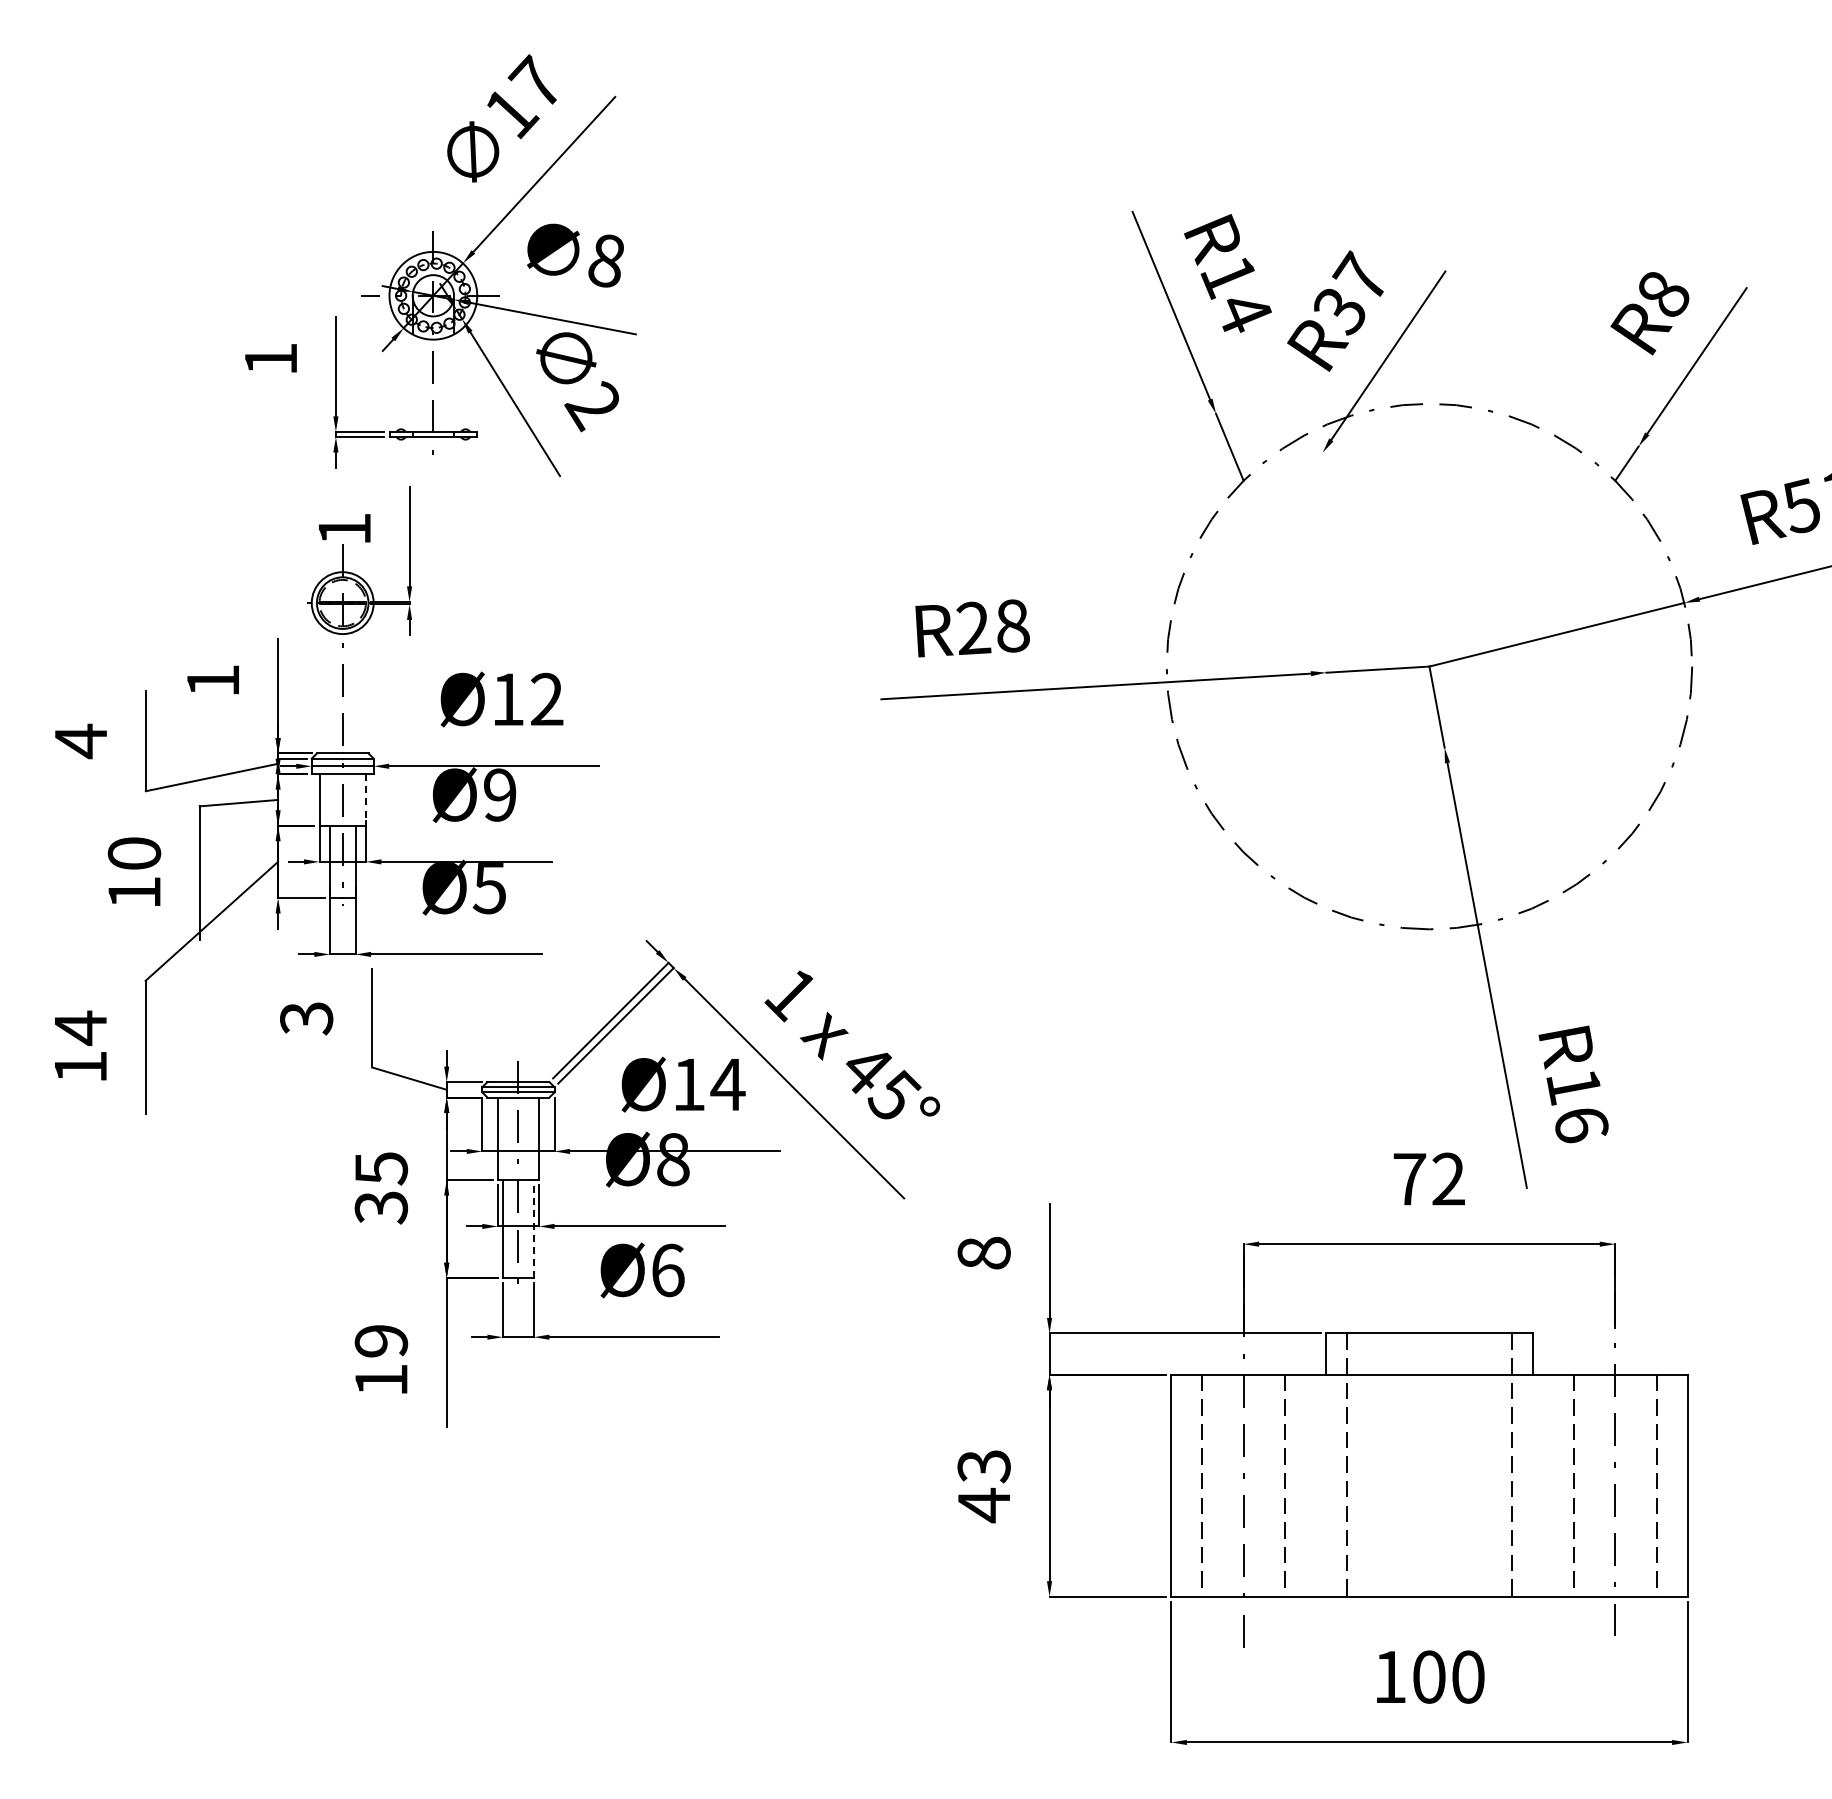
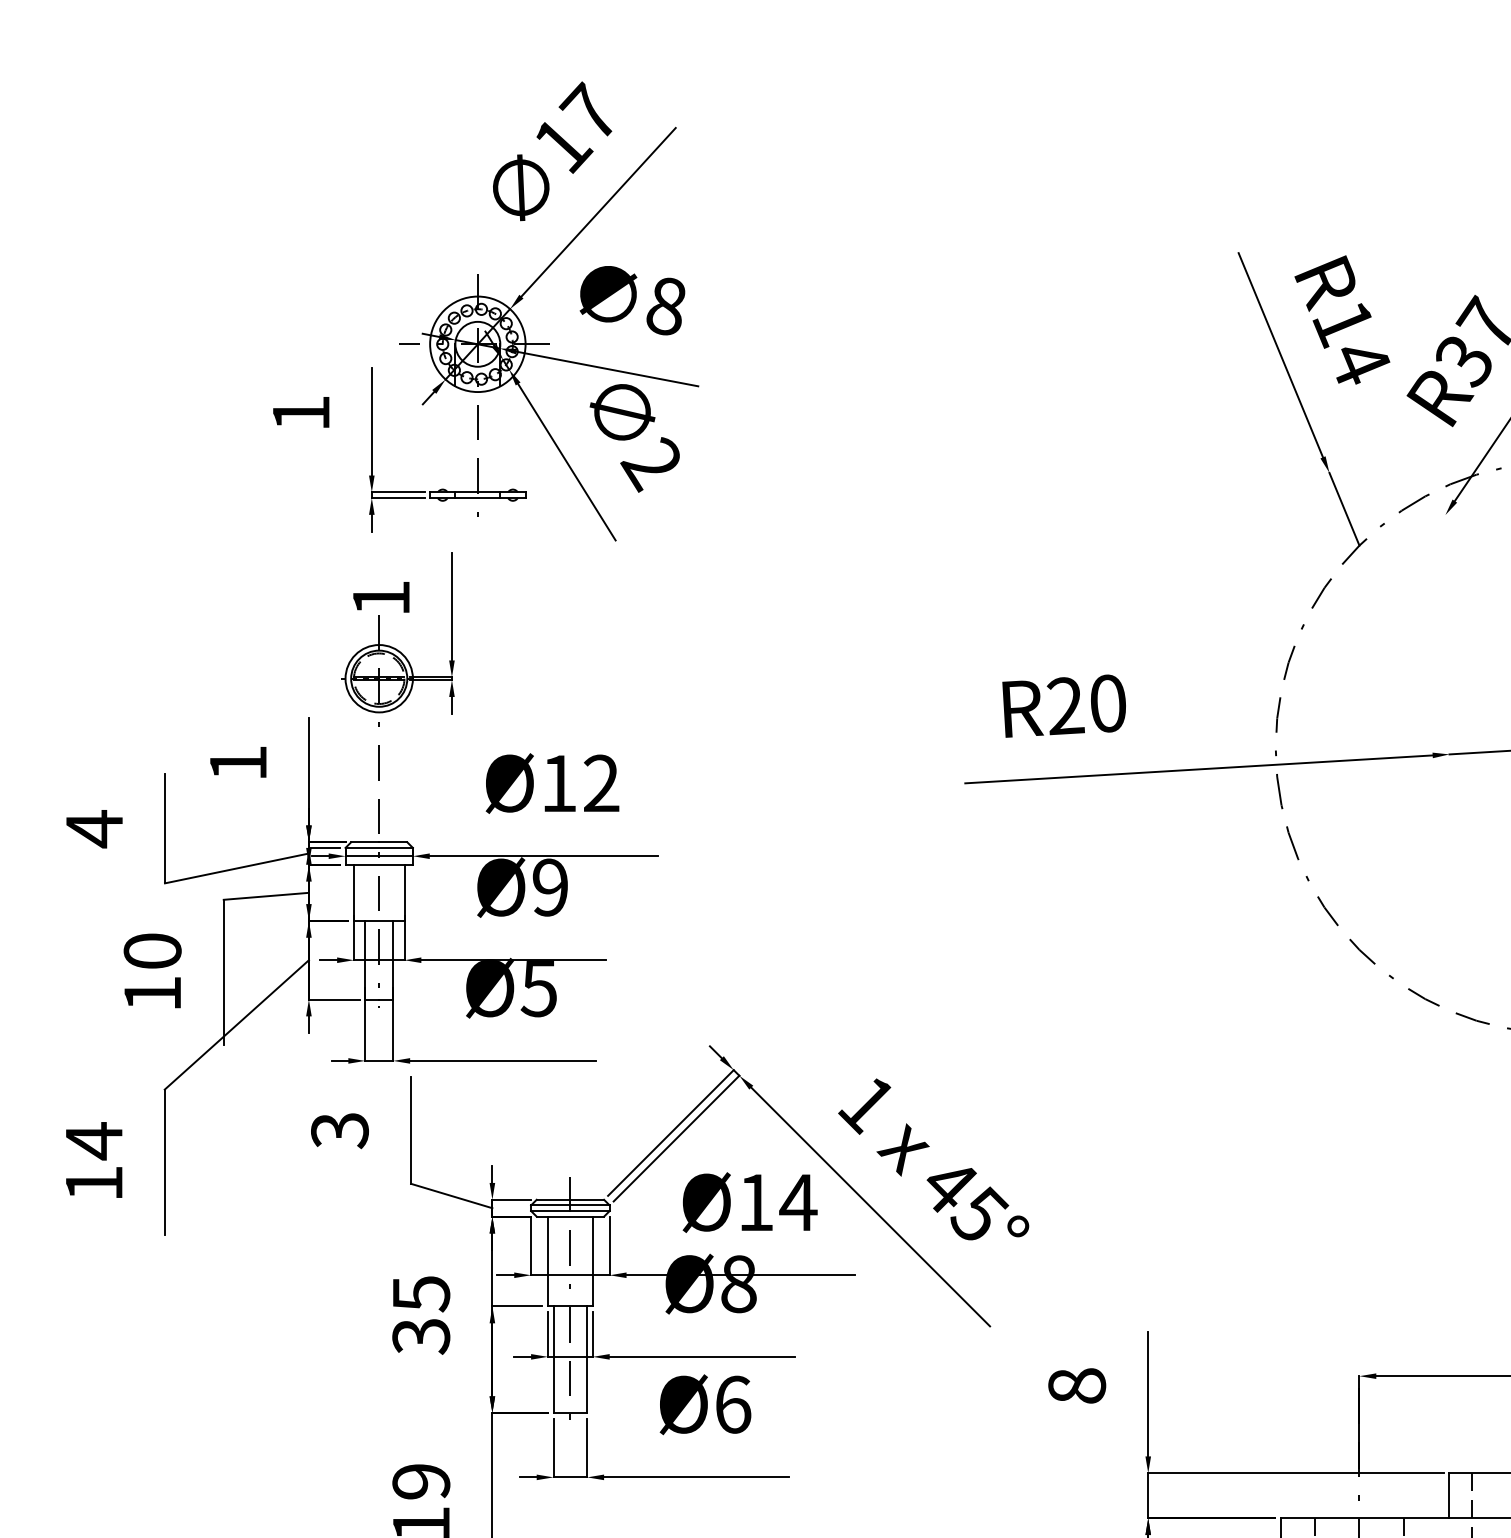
text: (1012, 625) -> (1107, 703), R28 -> R20
line: (365, 799) -> (404, 892), dashed -> solid
line: (533, 1228) -> (586, 1359), dashed -> solid

